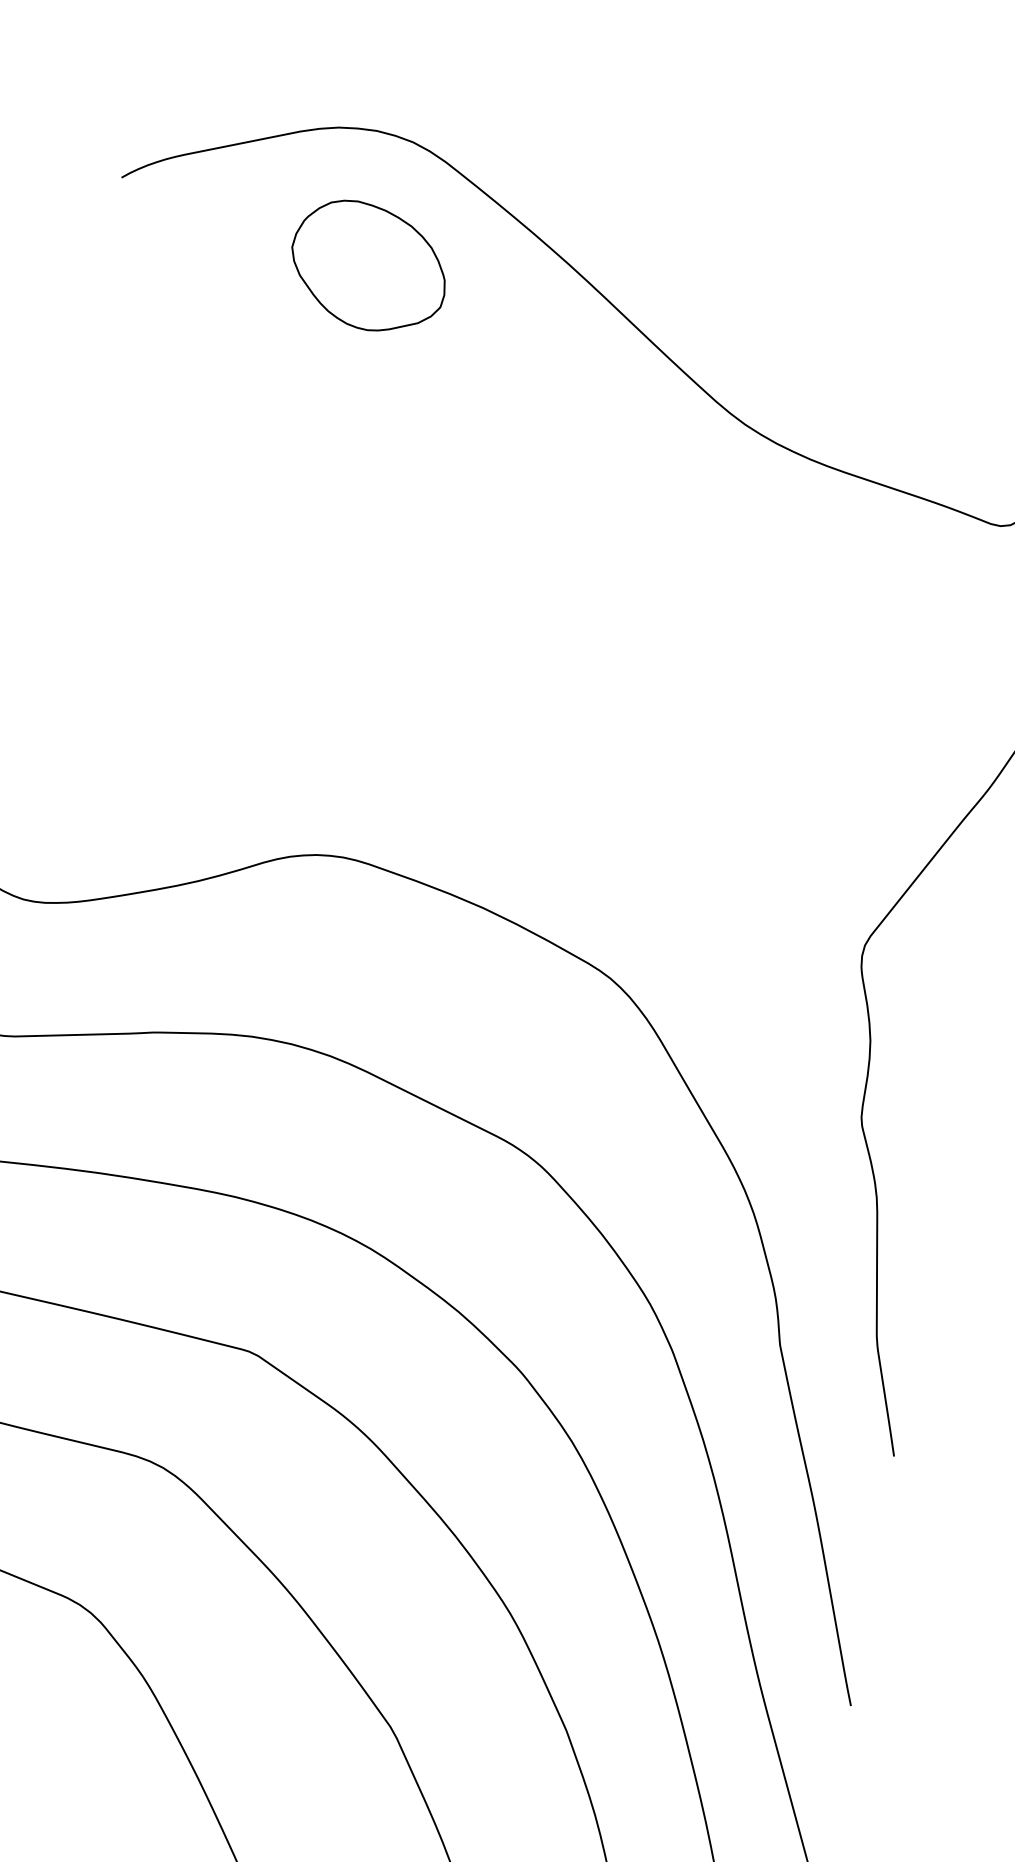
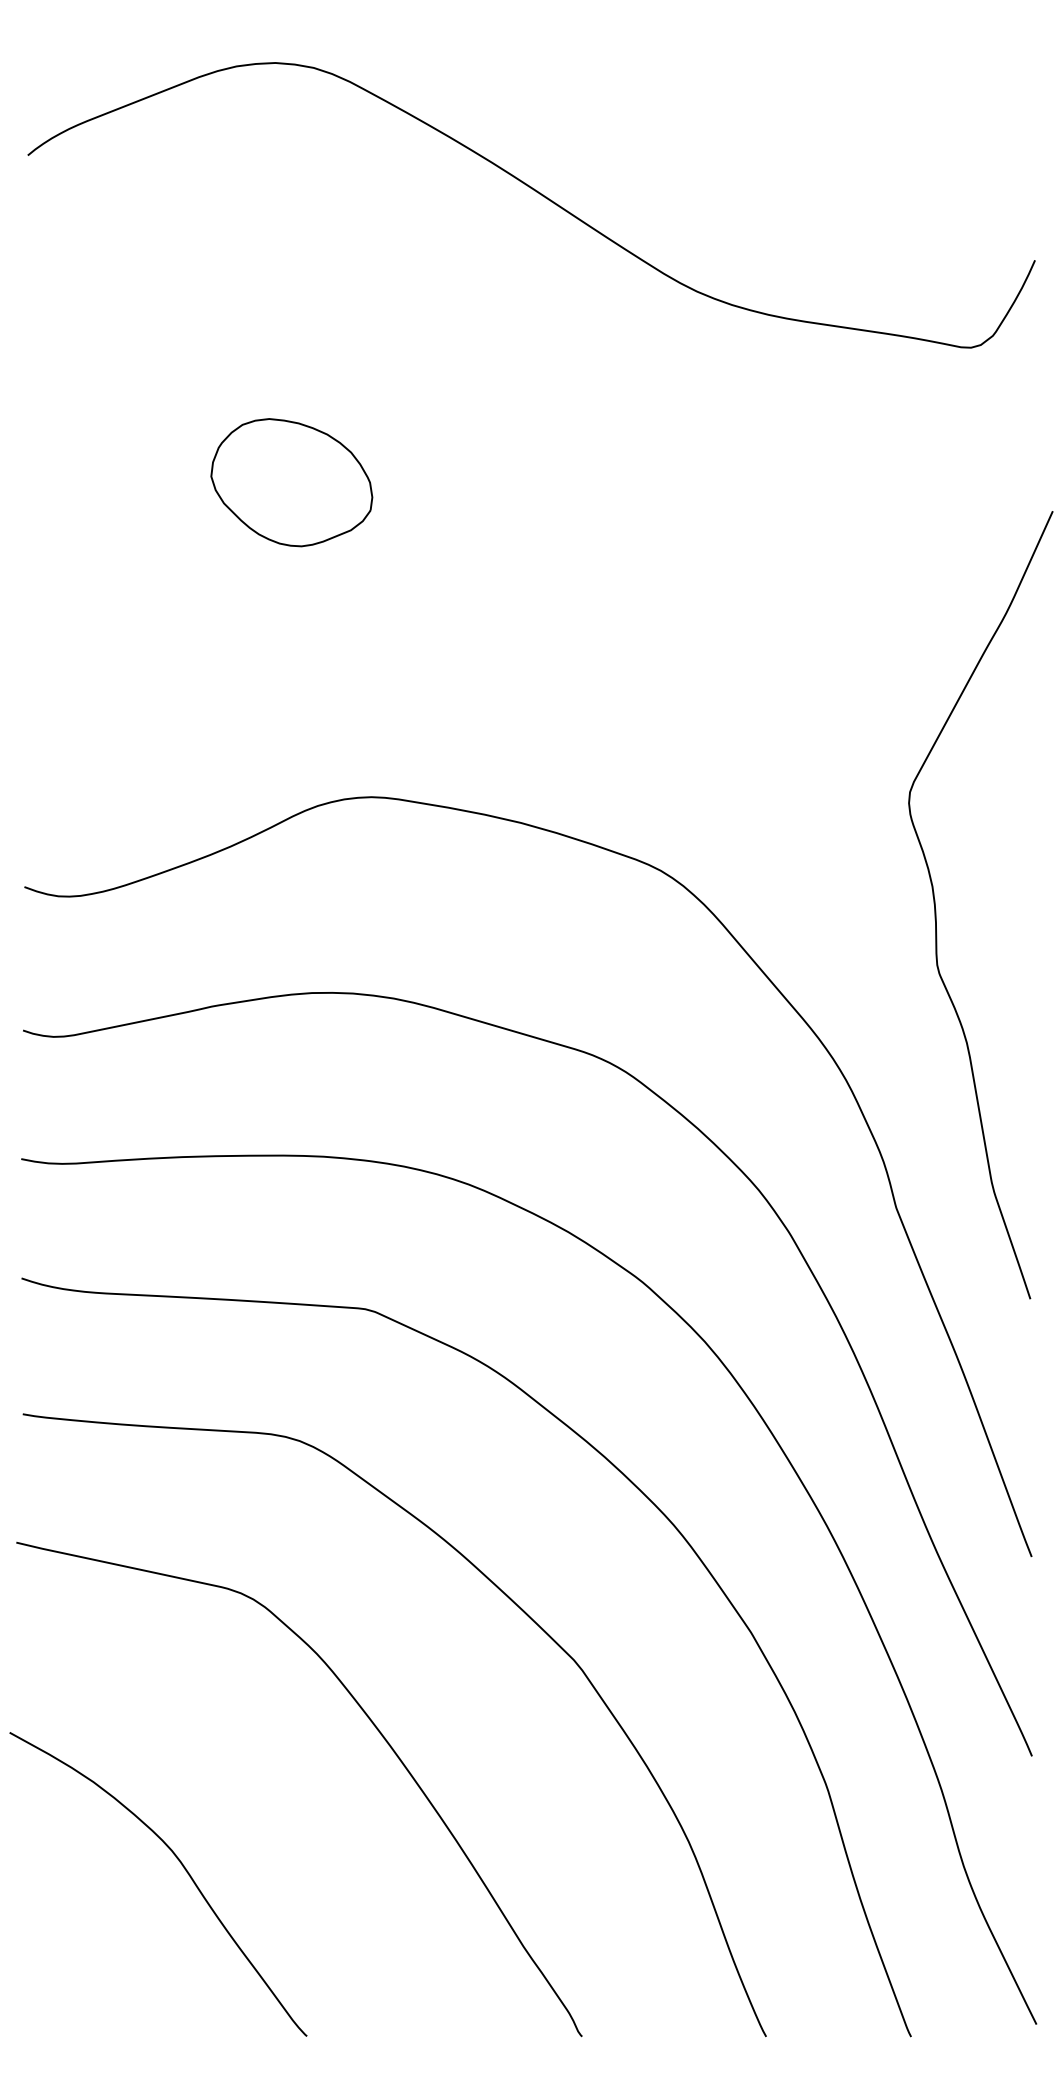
part: (368, 266) -> (291, 482), moved

